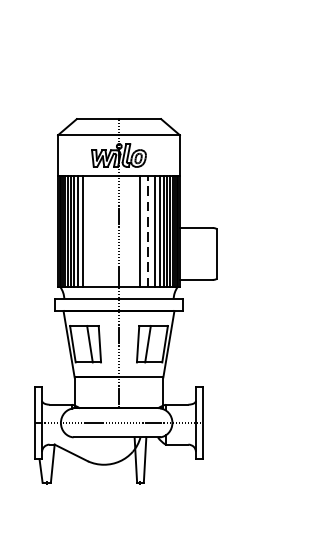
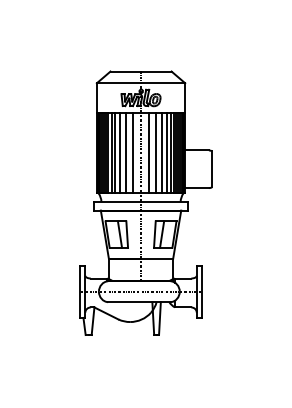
line: (90, 230) -> (120, 152), added
line: (98, 230) -> (126, 152), added
line: (108, 230) -> (133, 152), added
line: (130, 230) -> (149, 152), added
line: (147, 230) -> (161, 152), dashed -> solid

